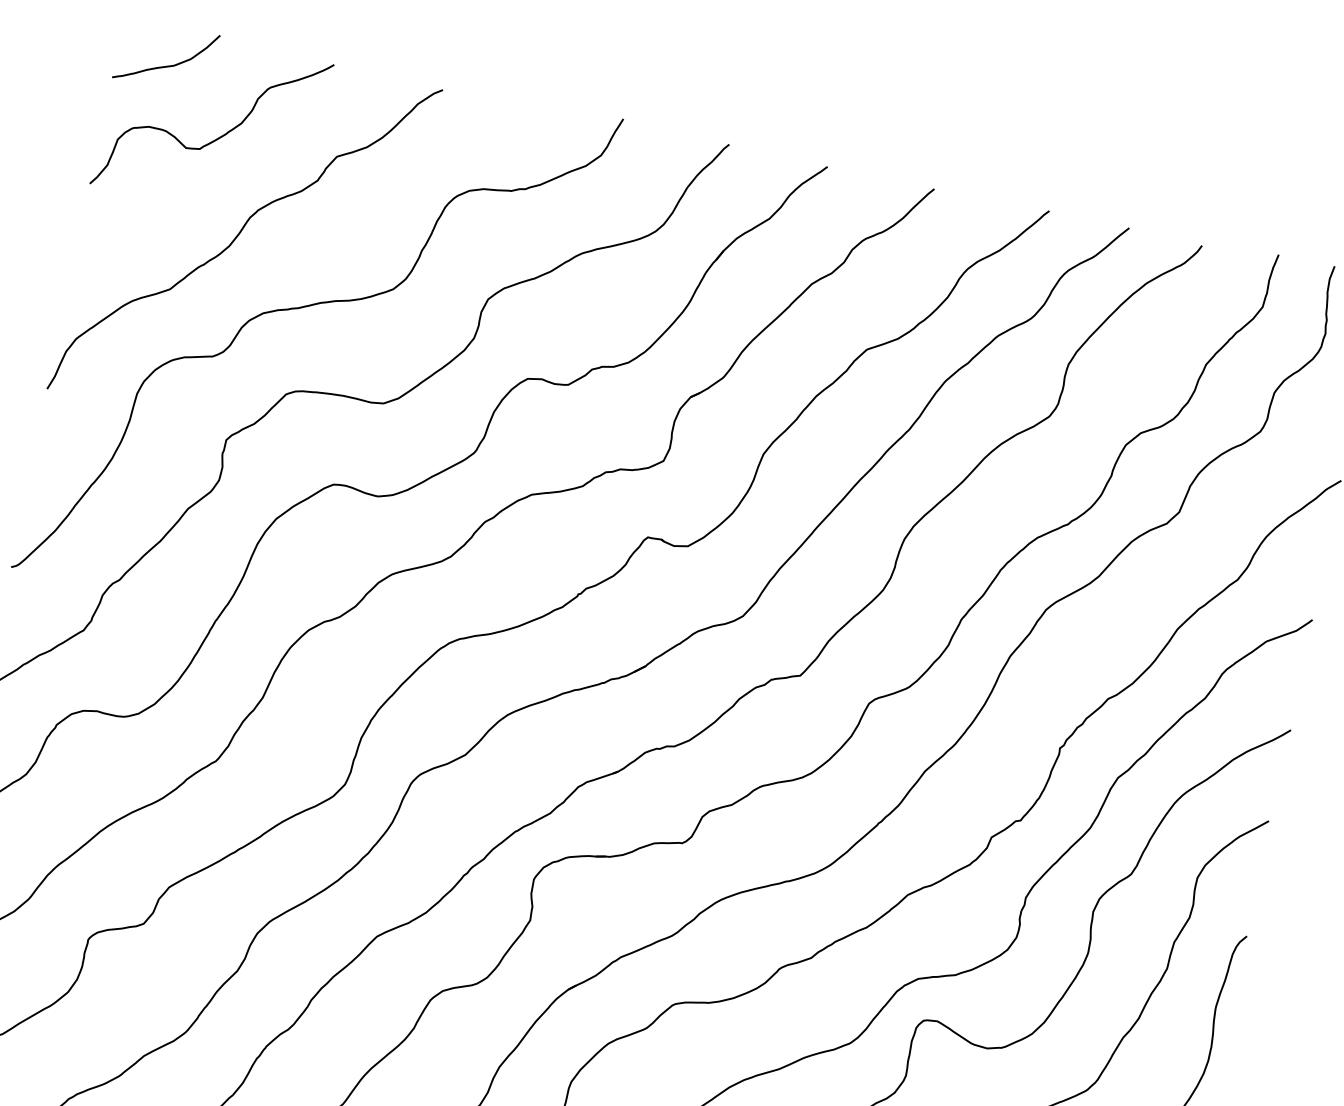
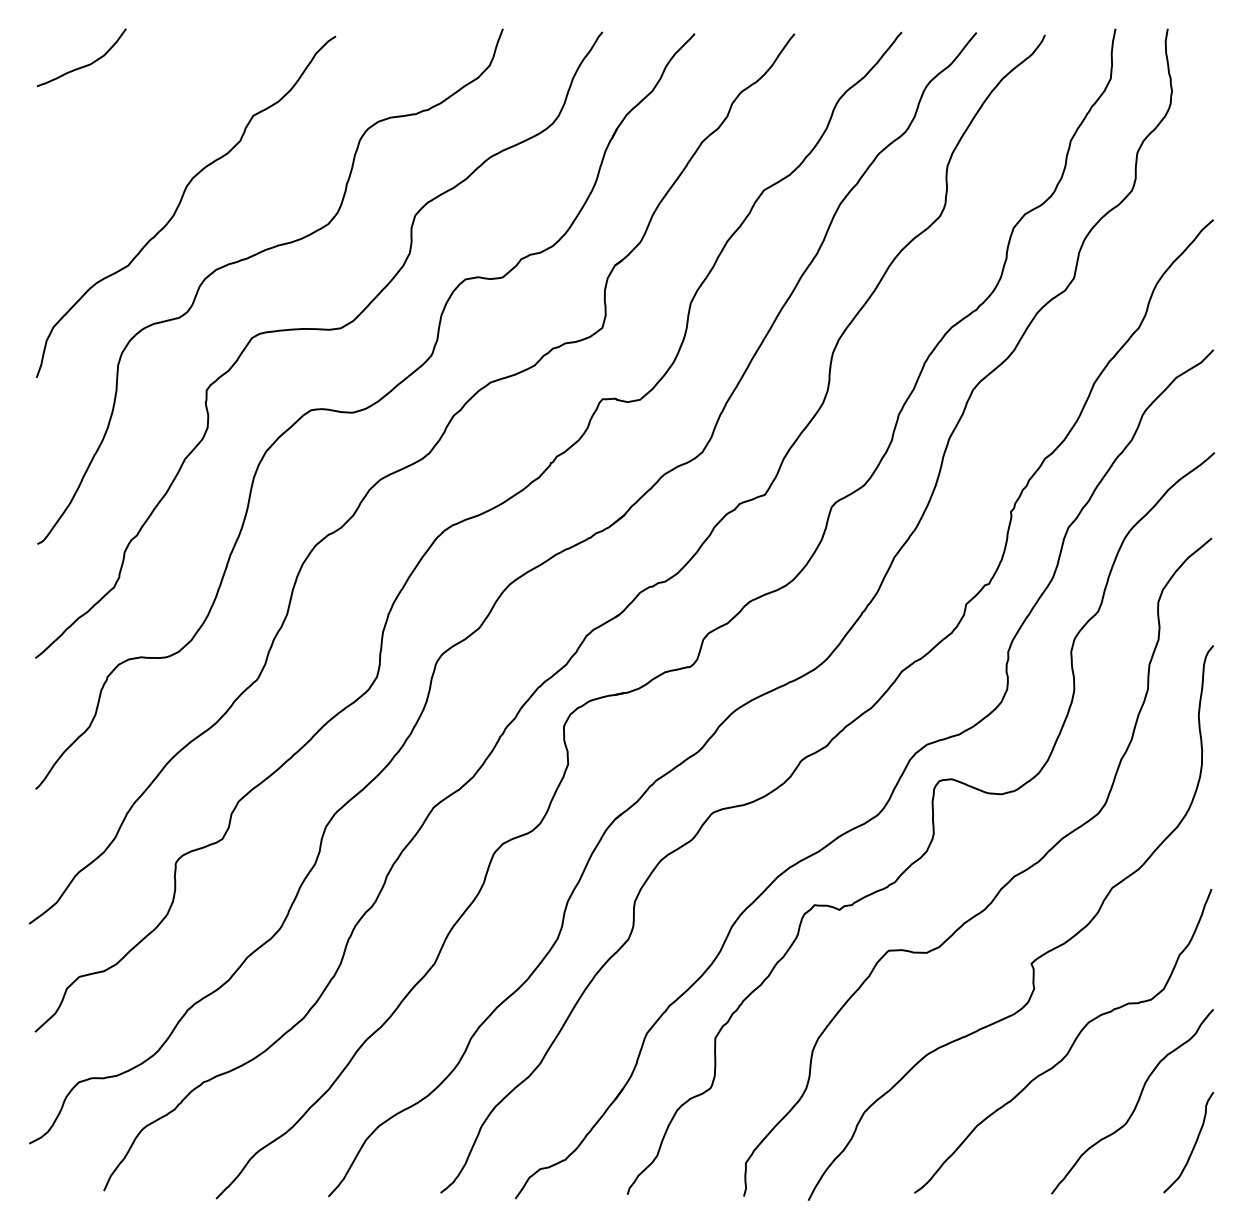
curve: (221, 135) -> (145, 118), removed

